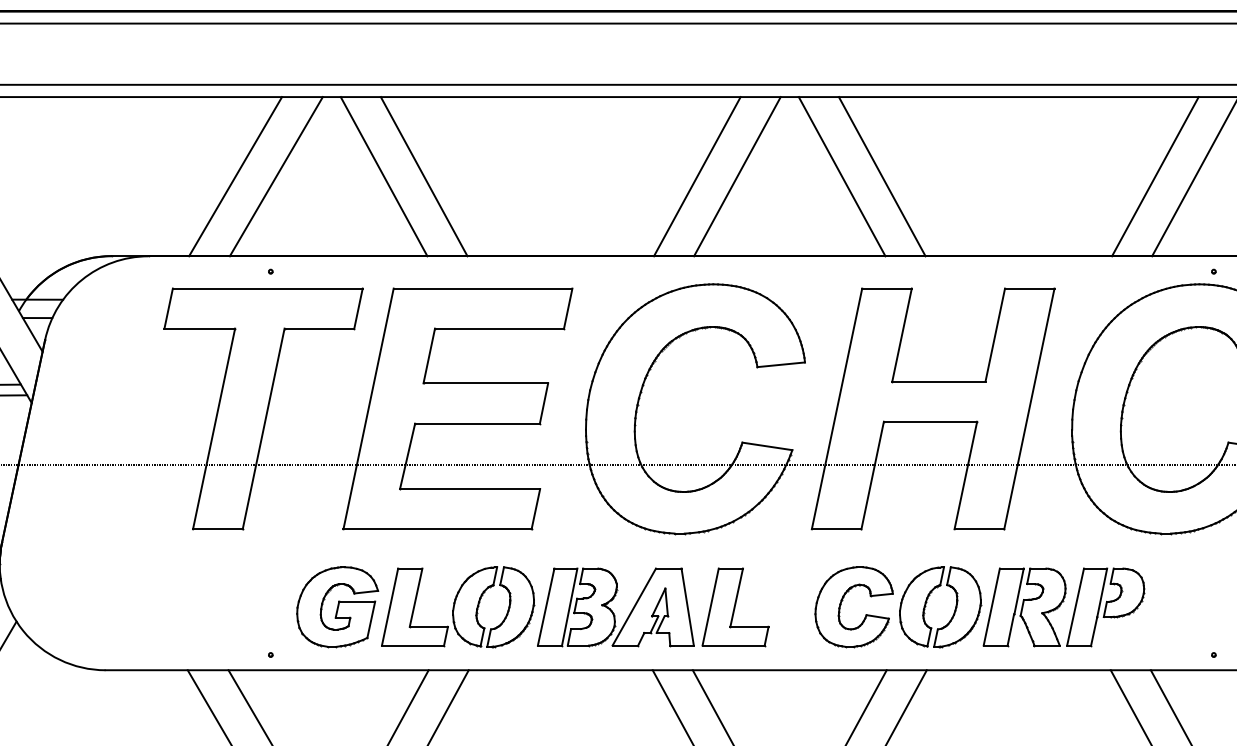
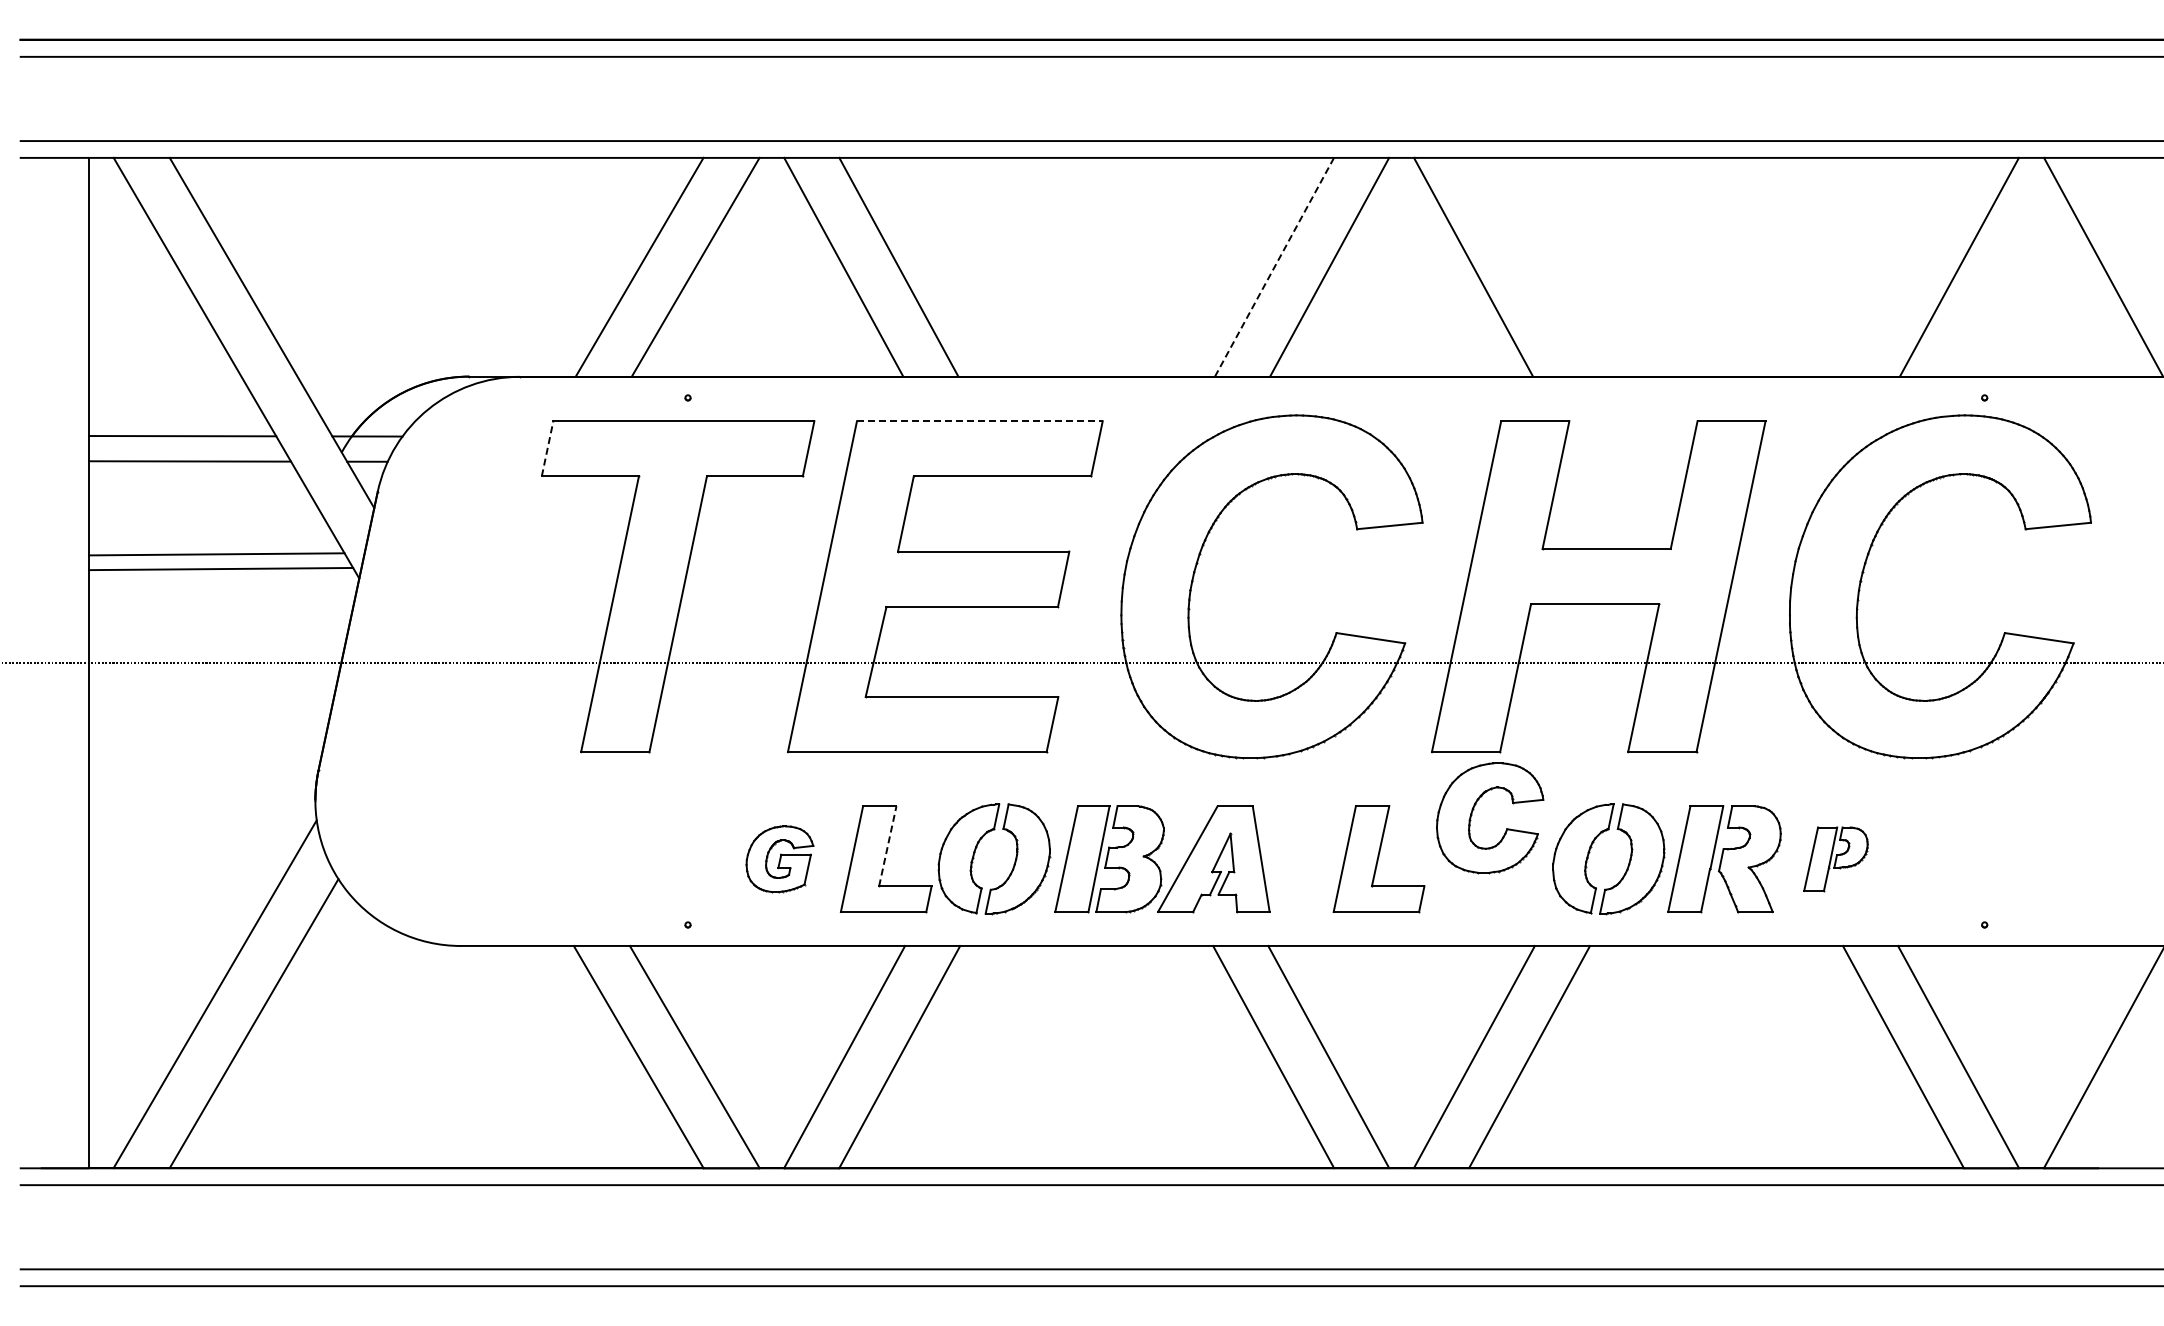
line: (697, 176) -> (1274, 267), solid -> dashed
line: (882, 176) -> (1528, 266), removed
line: (1154, 176) -> (1903, 266), removed
line: (482, 288) -> (979, 421), solid -> dashed
line: (168, 308) -> (547, 448), solid -> dashed
line: (415, 597) -> (887, 846), solid -> dashed
part: (841, 605) -> (1472, 815), moved
part: (337, 607) -> (779, 859), size x0.6
part: (735, 607) -> (1378, 859), moved
part: (1105, 607) -> (1835, 859), size x0.6

